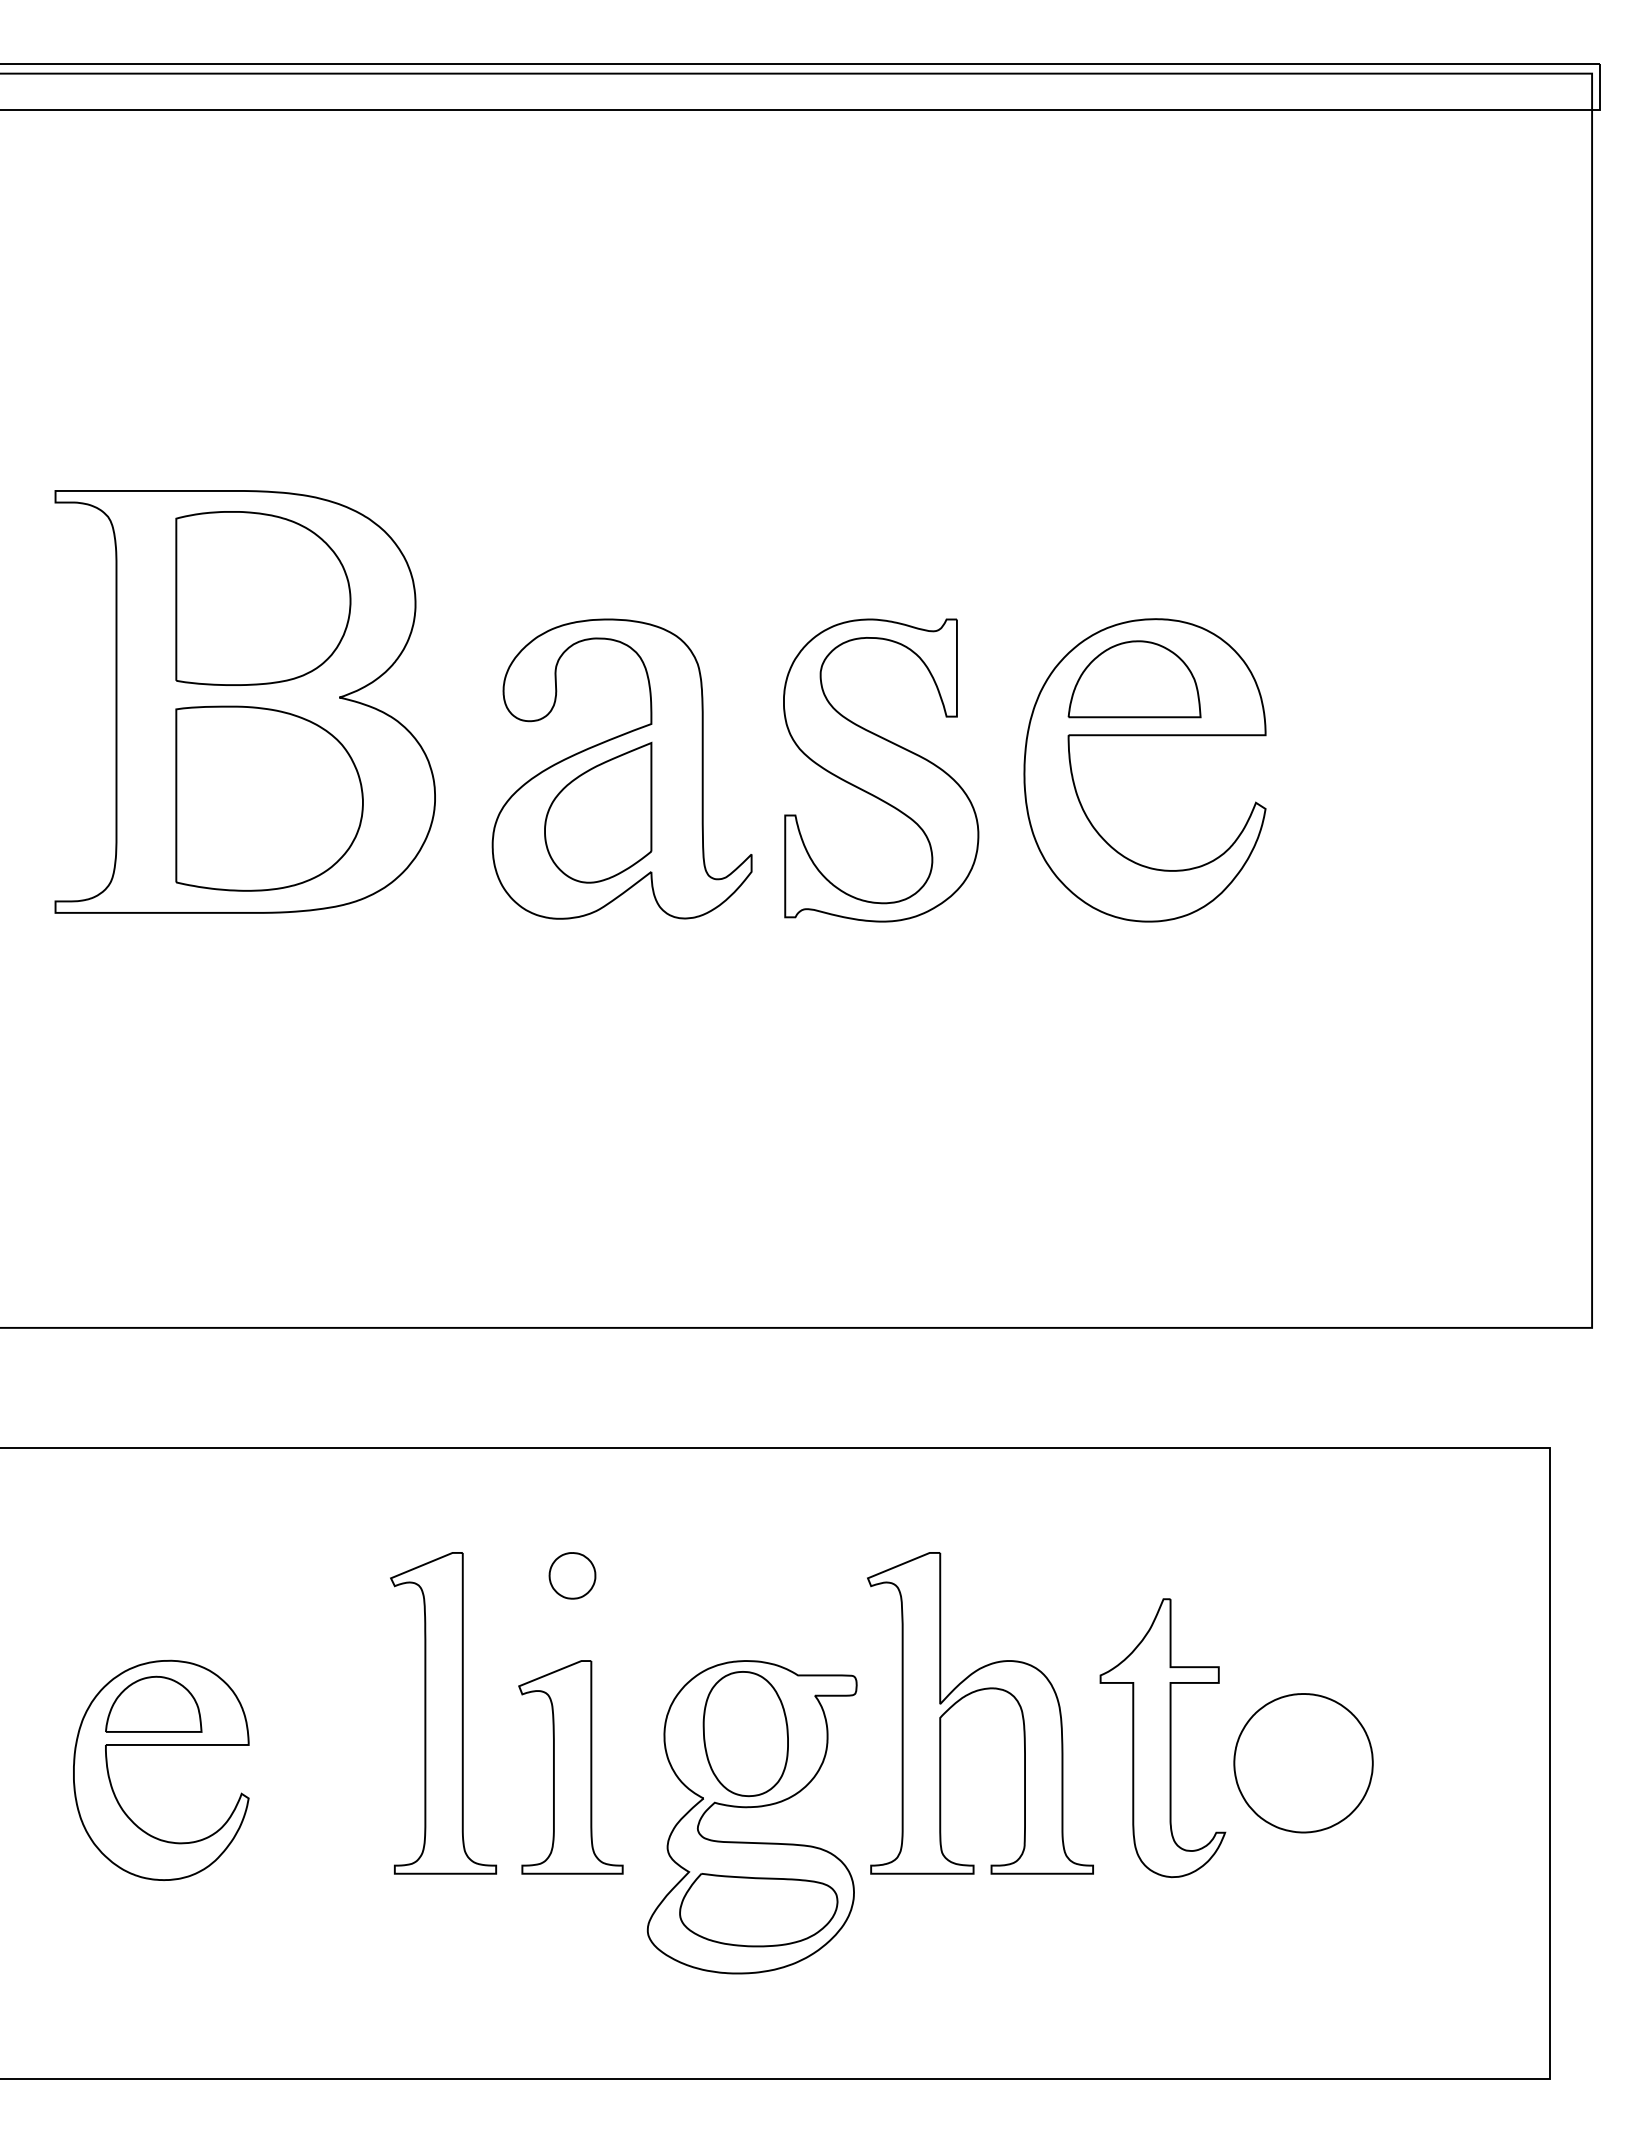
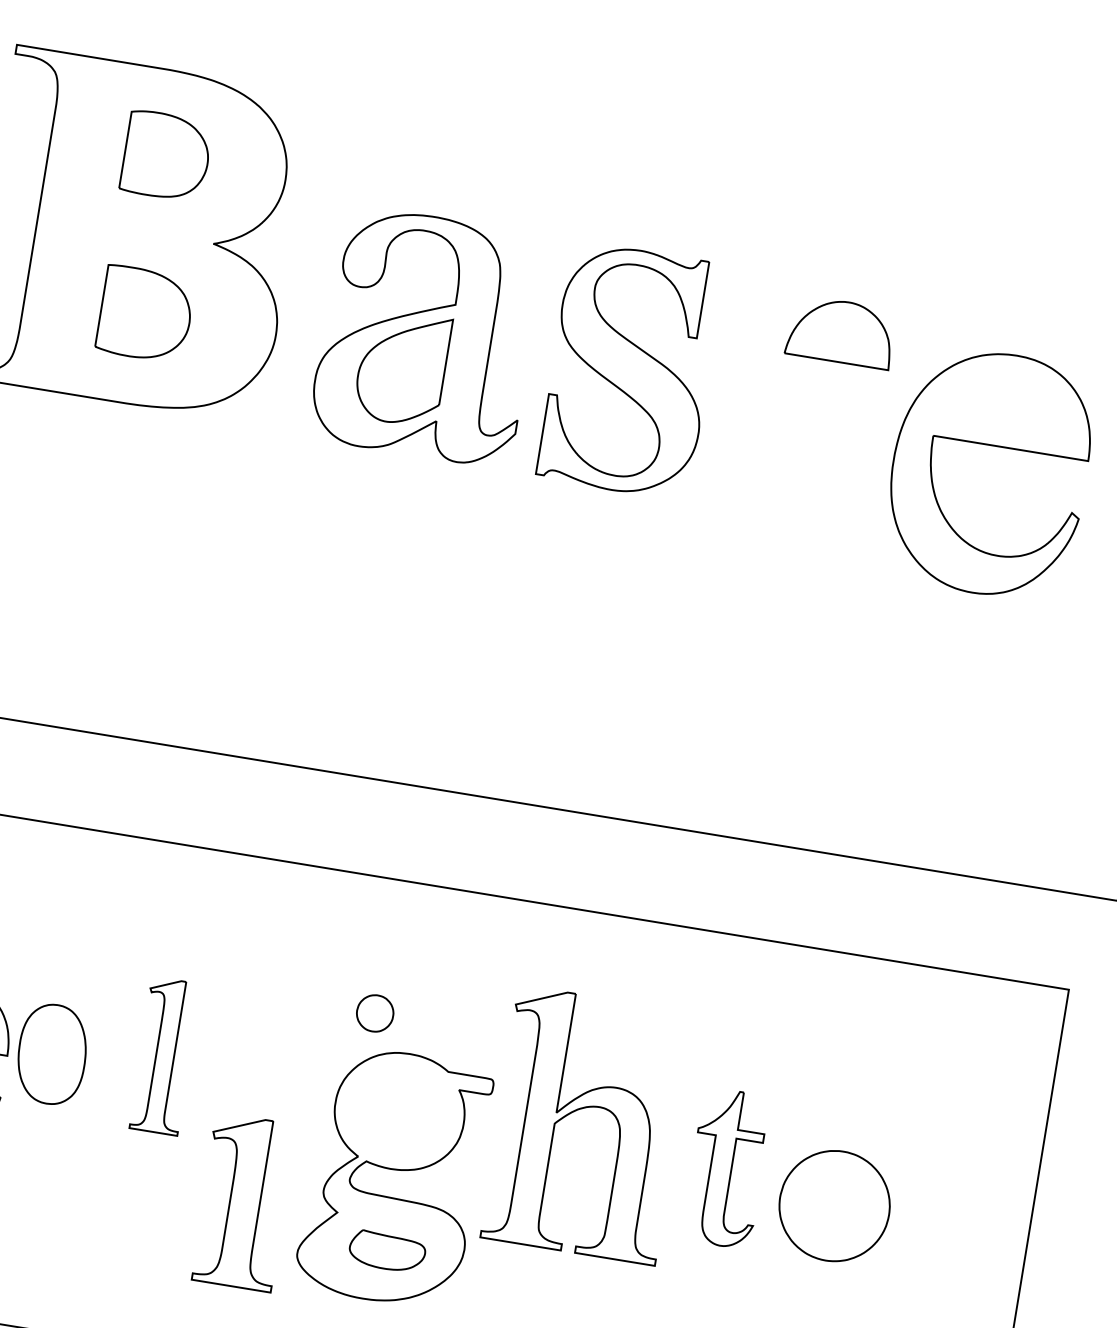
part: (263, 598) -> (166, 156), size x0.6
part: (1144, 736) -> (992, 446), moved
part: (269, 798) -> (145, 314), size x0.6
part: (572, 1575) -> (375, 1013), moved
part: (443, 1713) -> (164, 1056), size x0.6
part: (745, 1734) -> (51, 1054), moved
part: (1162, 1738) -> (726, 1168), size x0.7
part: (570, 1767) -> (243, 1202), moved
part: (758, 1910) -> (387, 1251), size x0.6

